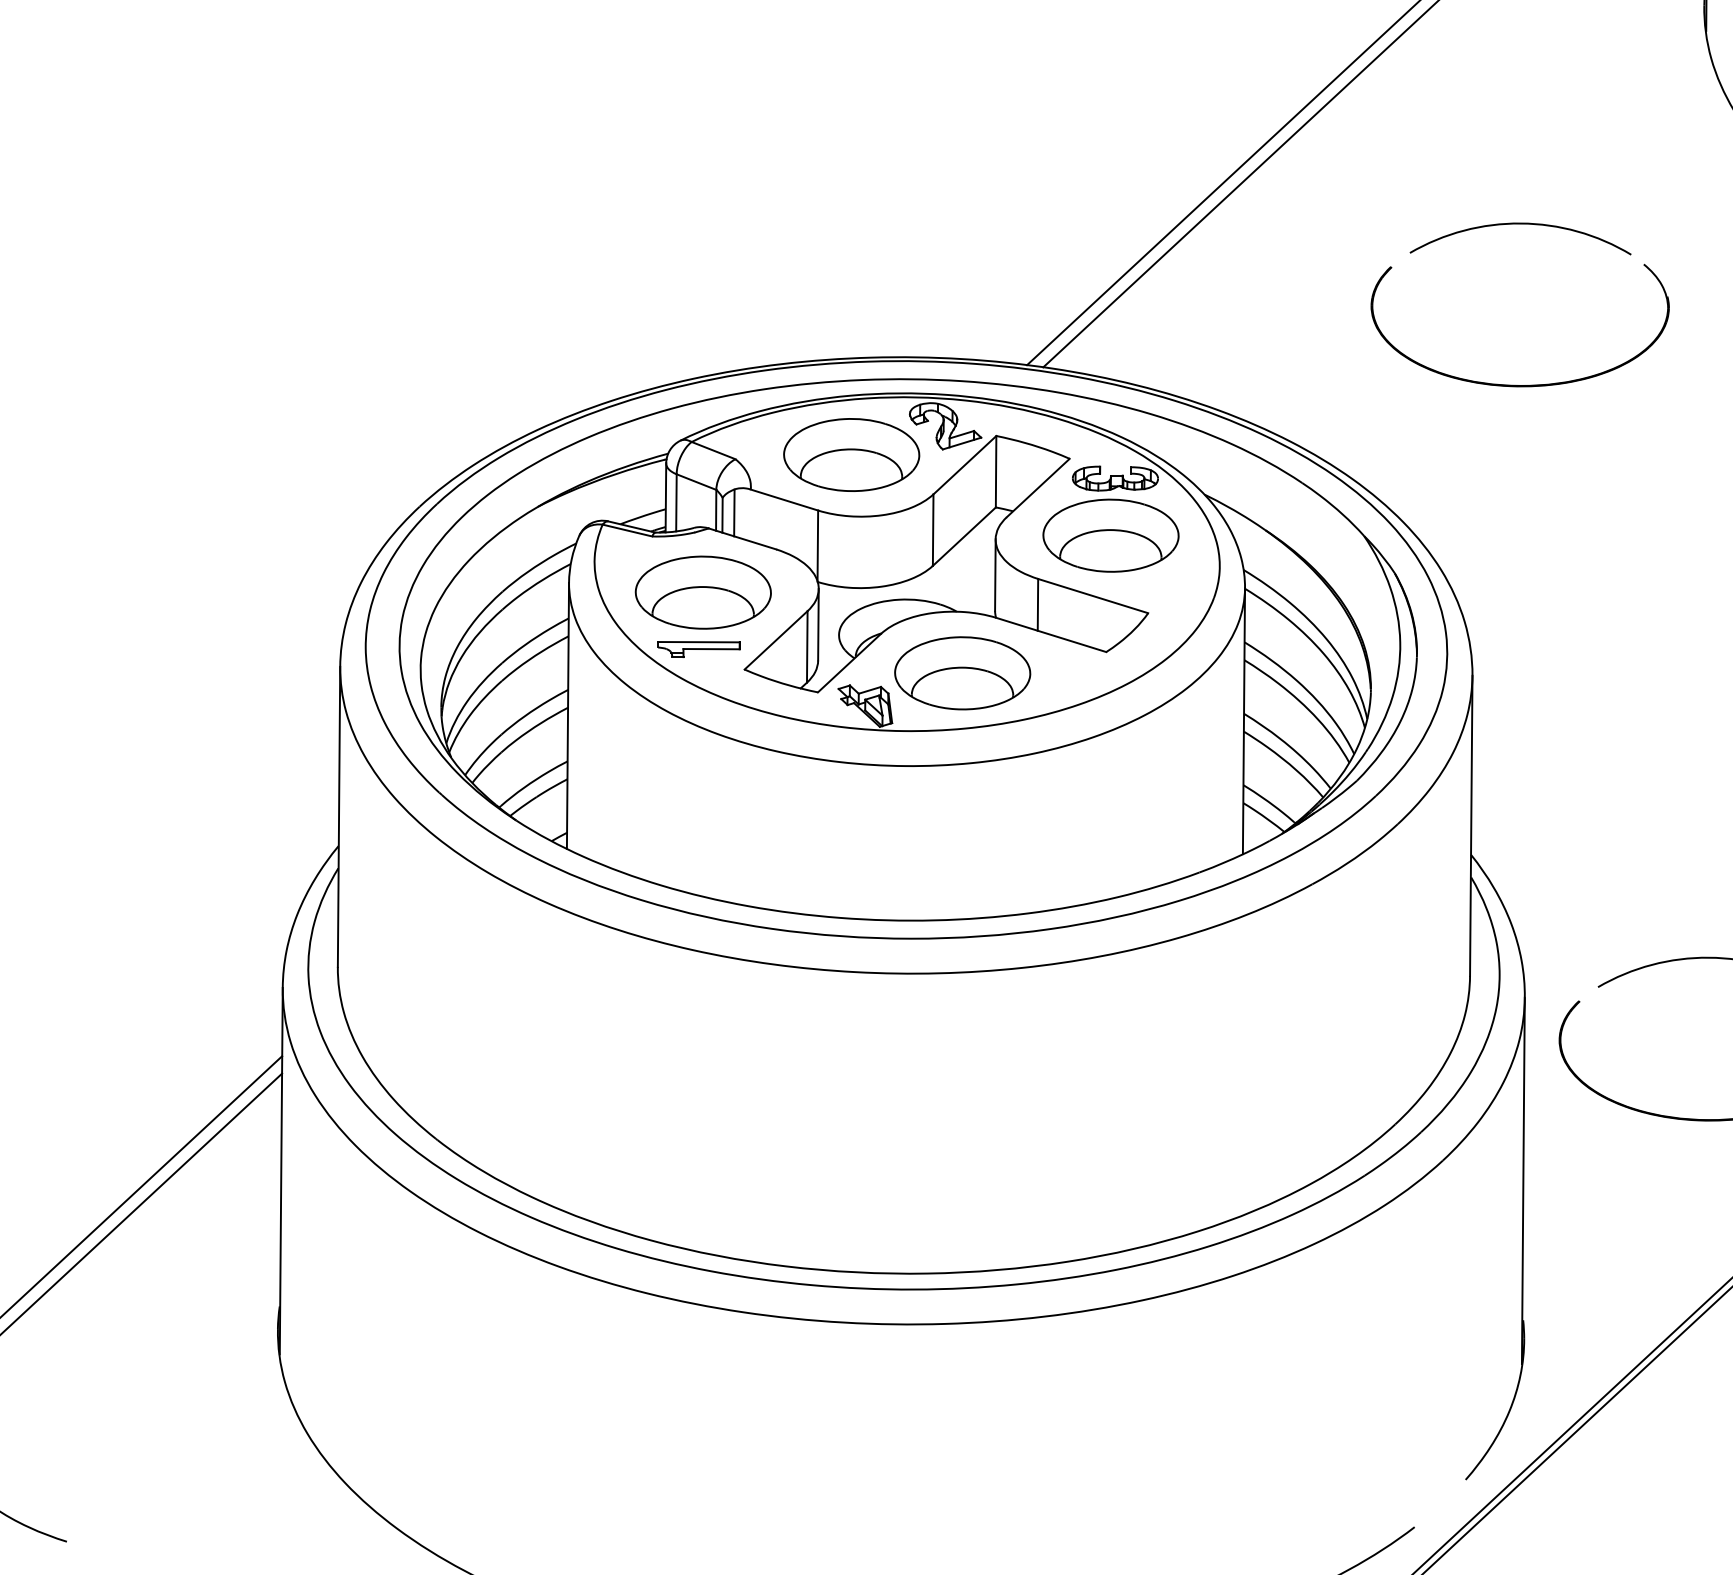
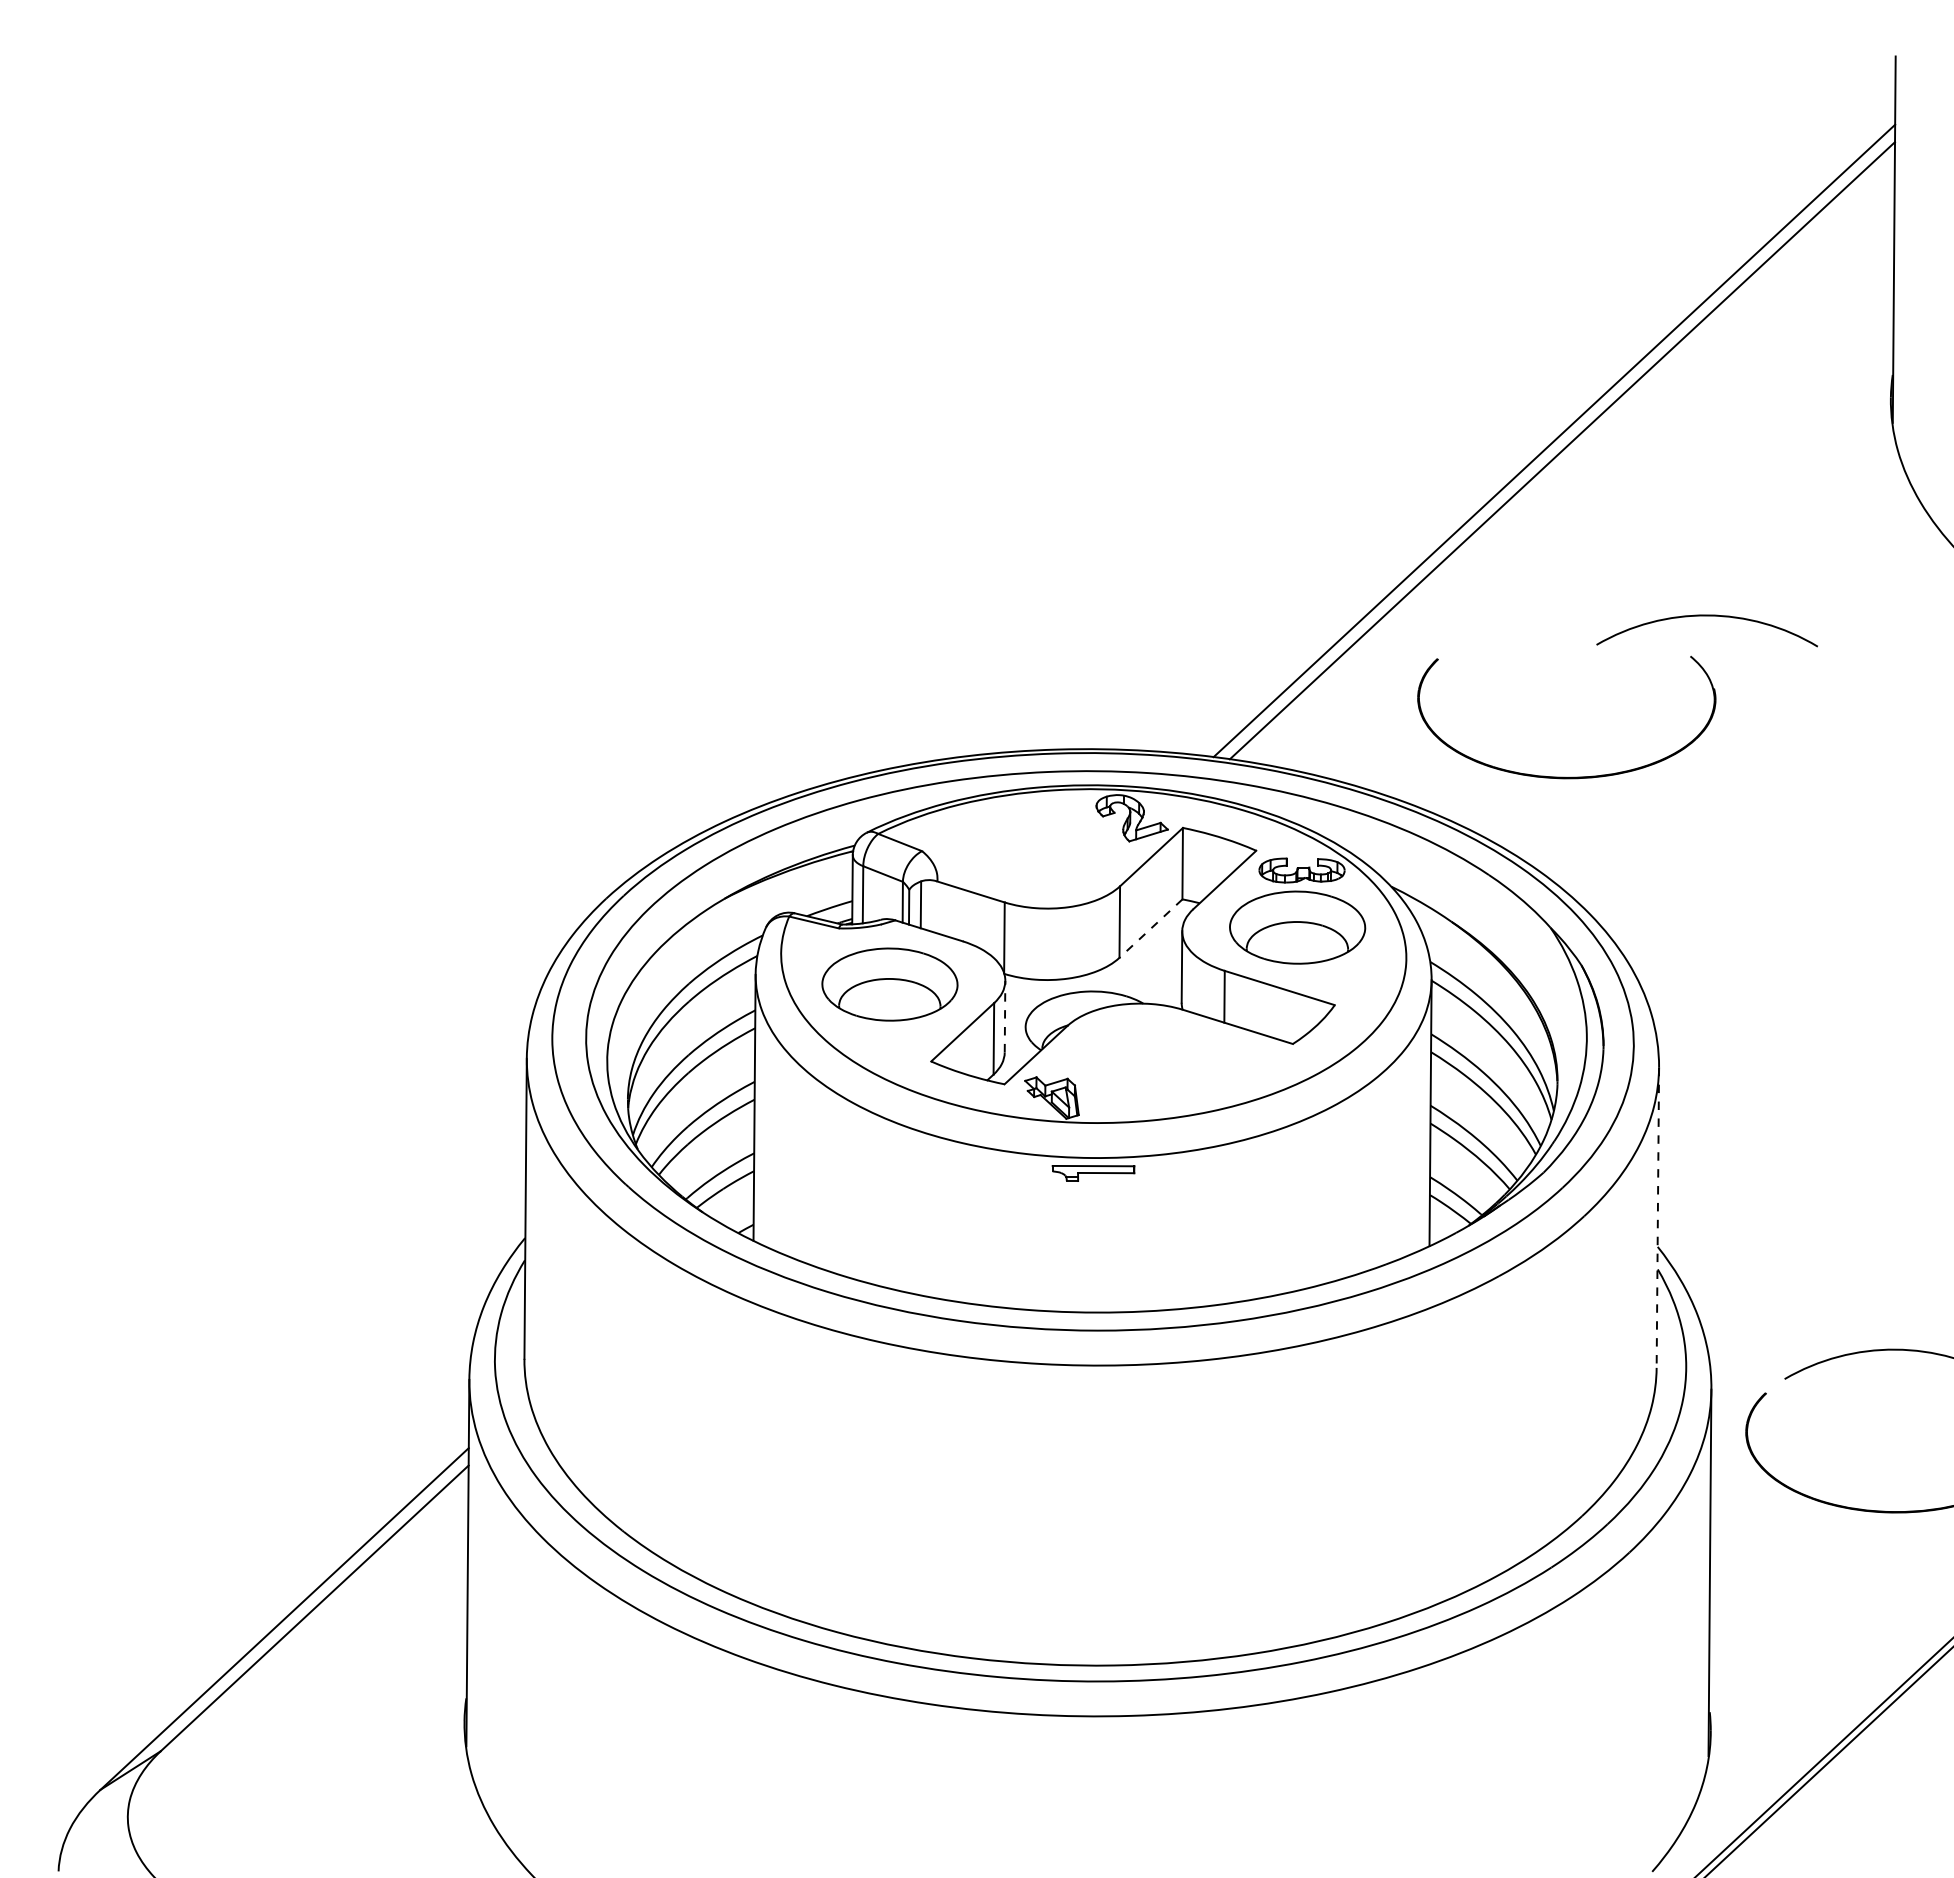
part: (1518, 384) -> (1565, 776), moved
part: (850, 454) -> (1037, 846), removed
line: (963, 536) -> (1150, 928), solid -> dashed
line: (818, 624) -> (1005, 1016), solid -> dashed
part: (698, 649) -> (1093, 1173), moved
part: (961, 673) -> (1148, 1065), removed
line: (1470, 826) -> (1657, 1218), solid -> dashed

